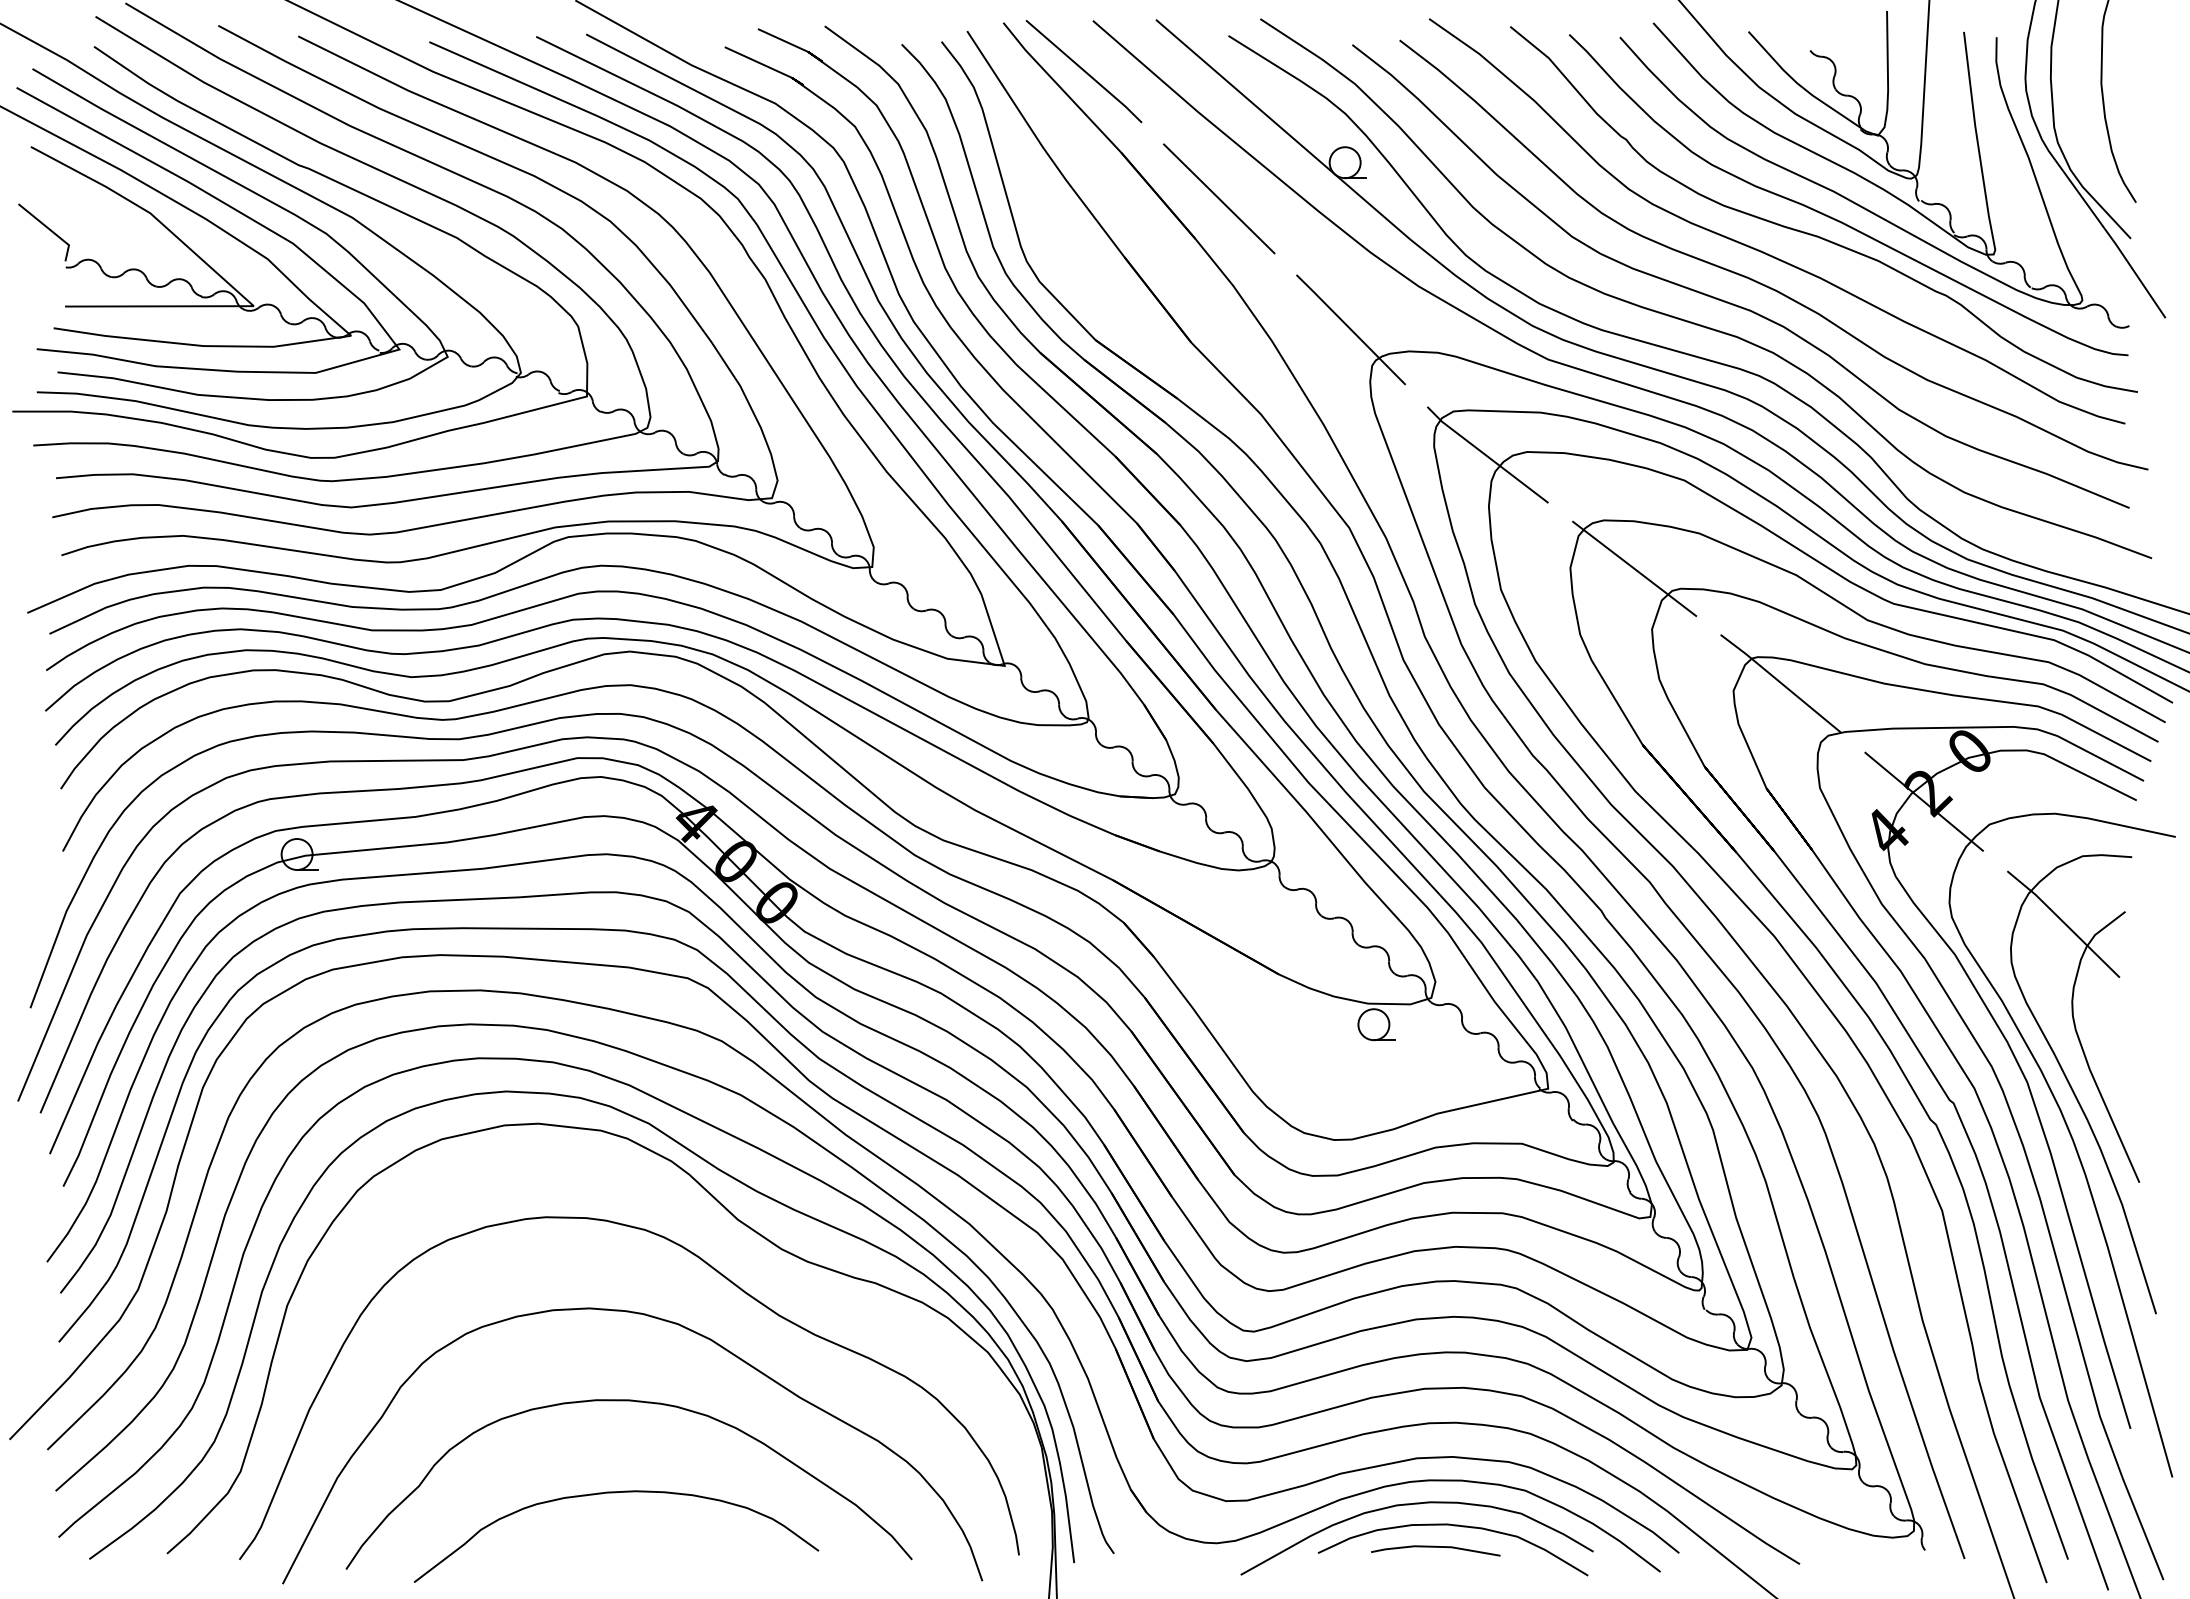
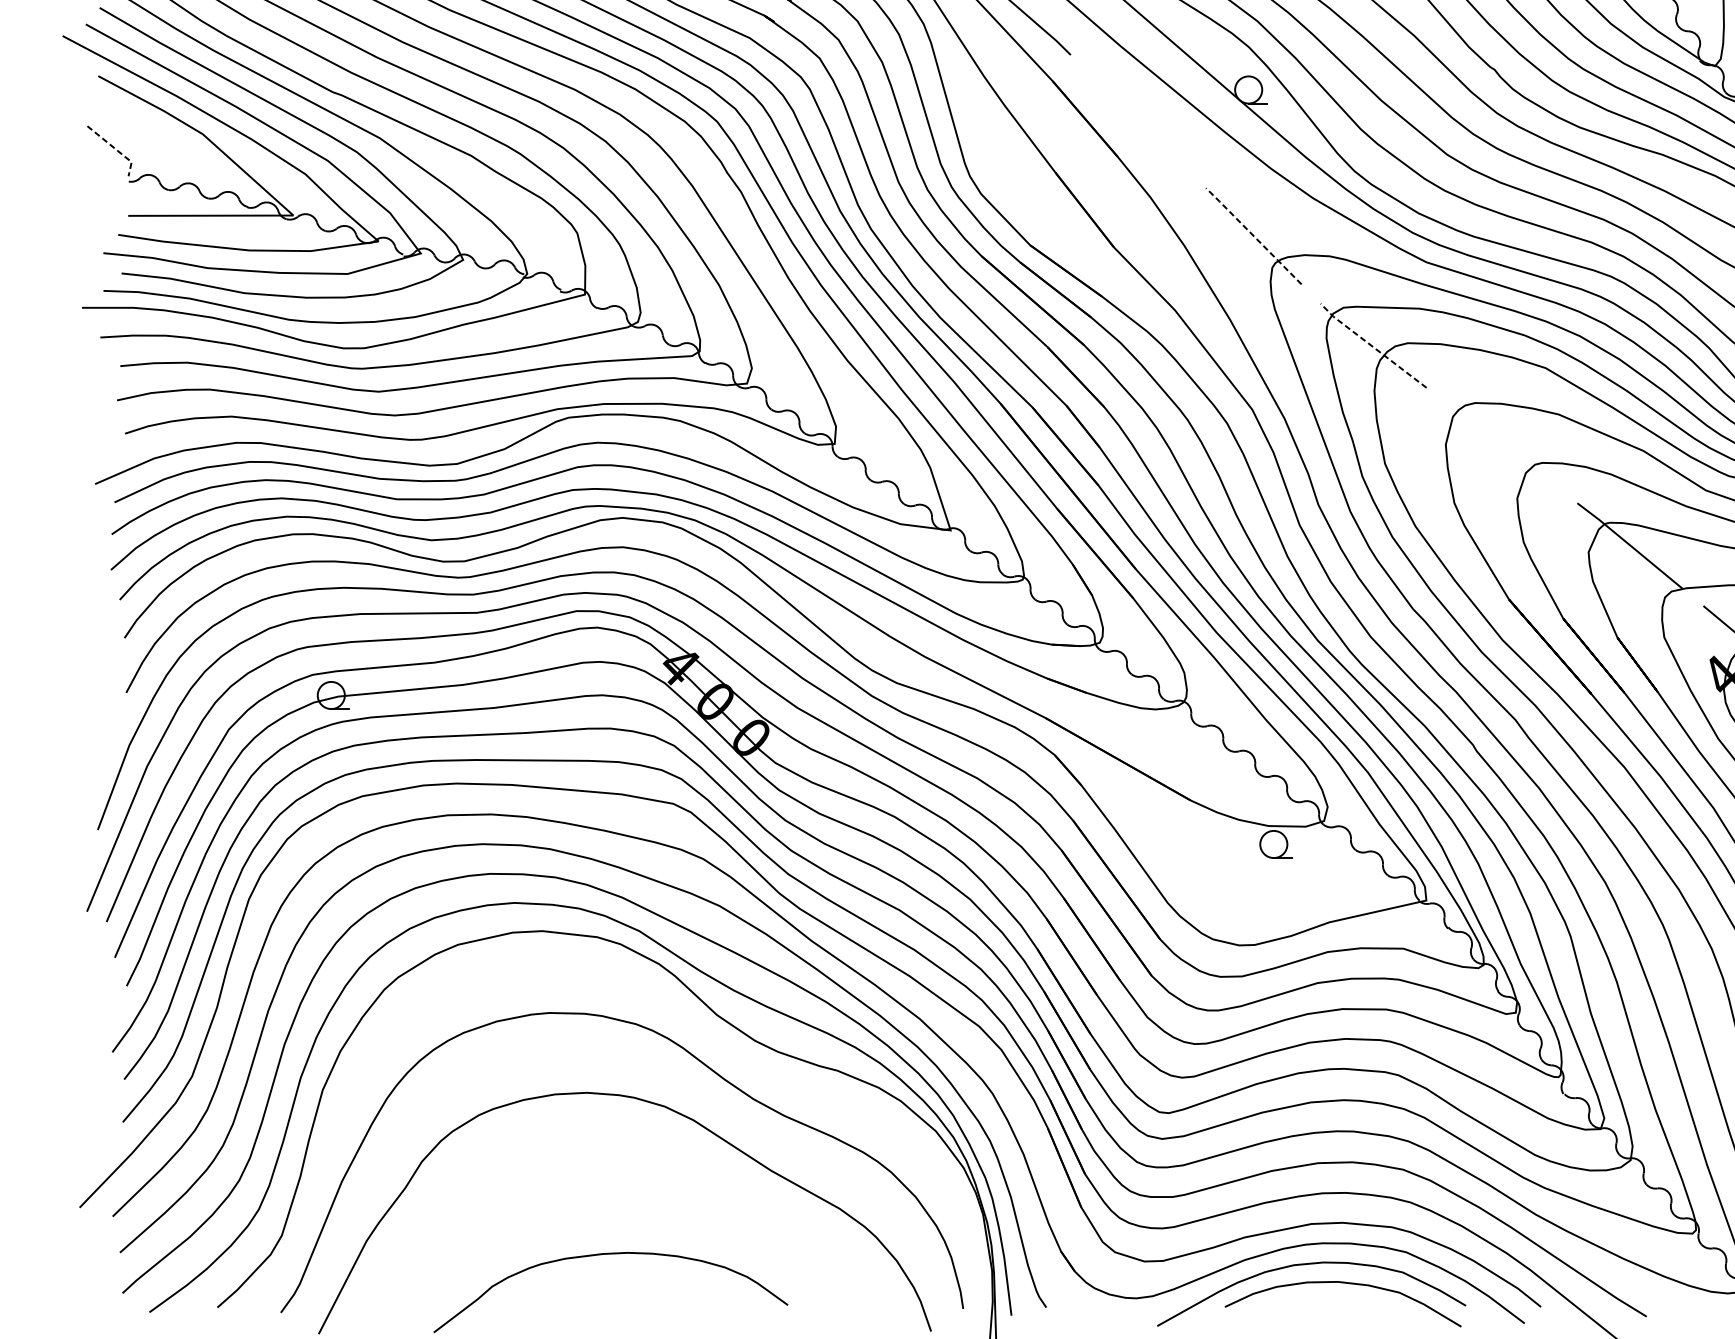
line: (1219, 198) -> (1138, 121), removed
line: (50, 230) -> (115, 149), solid -> dashed
line: (1350, 328) -> (1253, 235), solid -> dashed
line: (1486, 455) -> (1372, 346), solid -> dashed
line: (1634, 568) -> (1501, 445), removed
curve: (636, 1402) -> (628, 1175), removed
line: (1435, 1547) -> (1327, 1302), removed

